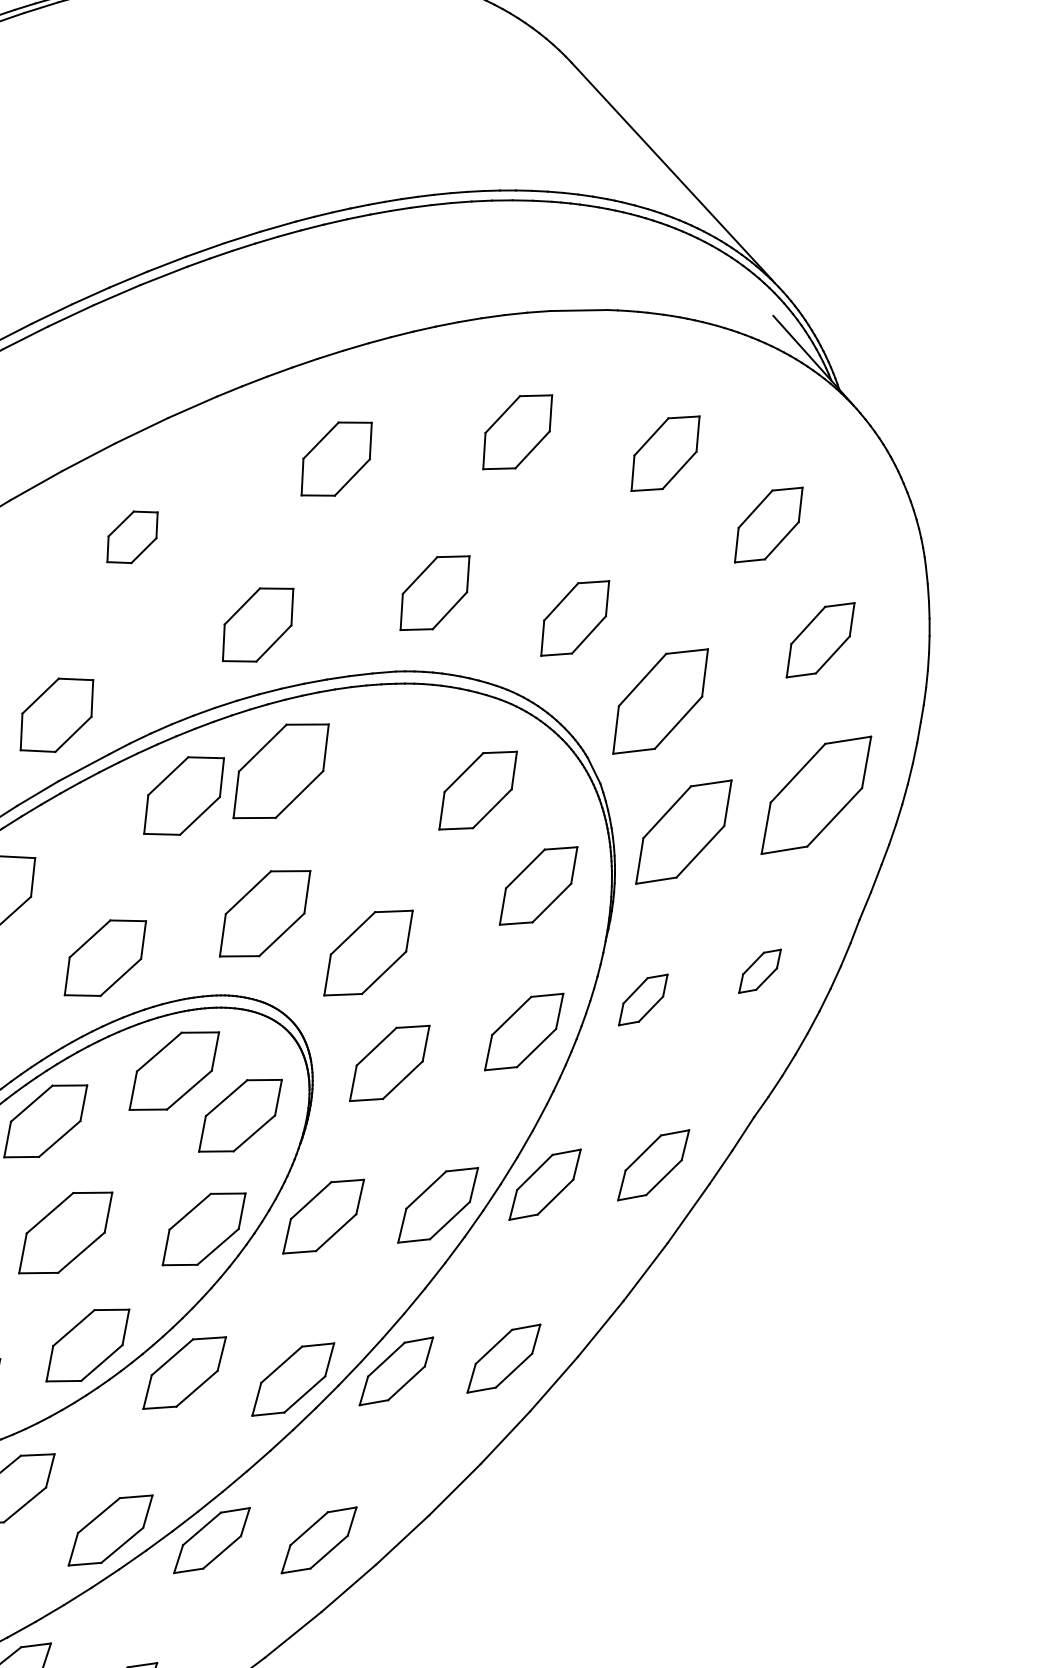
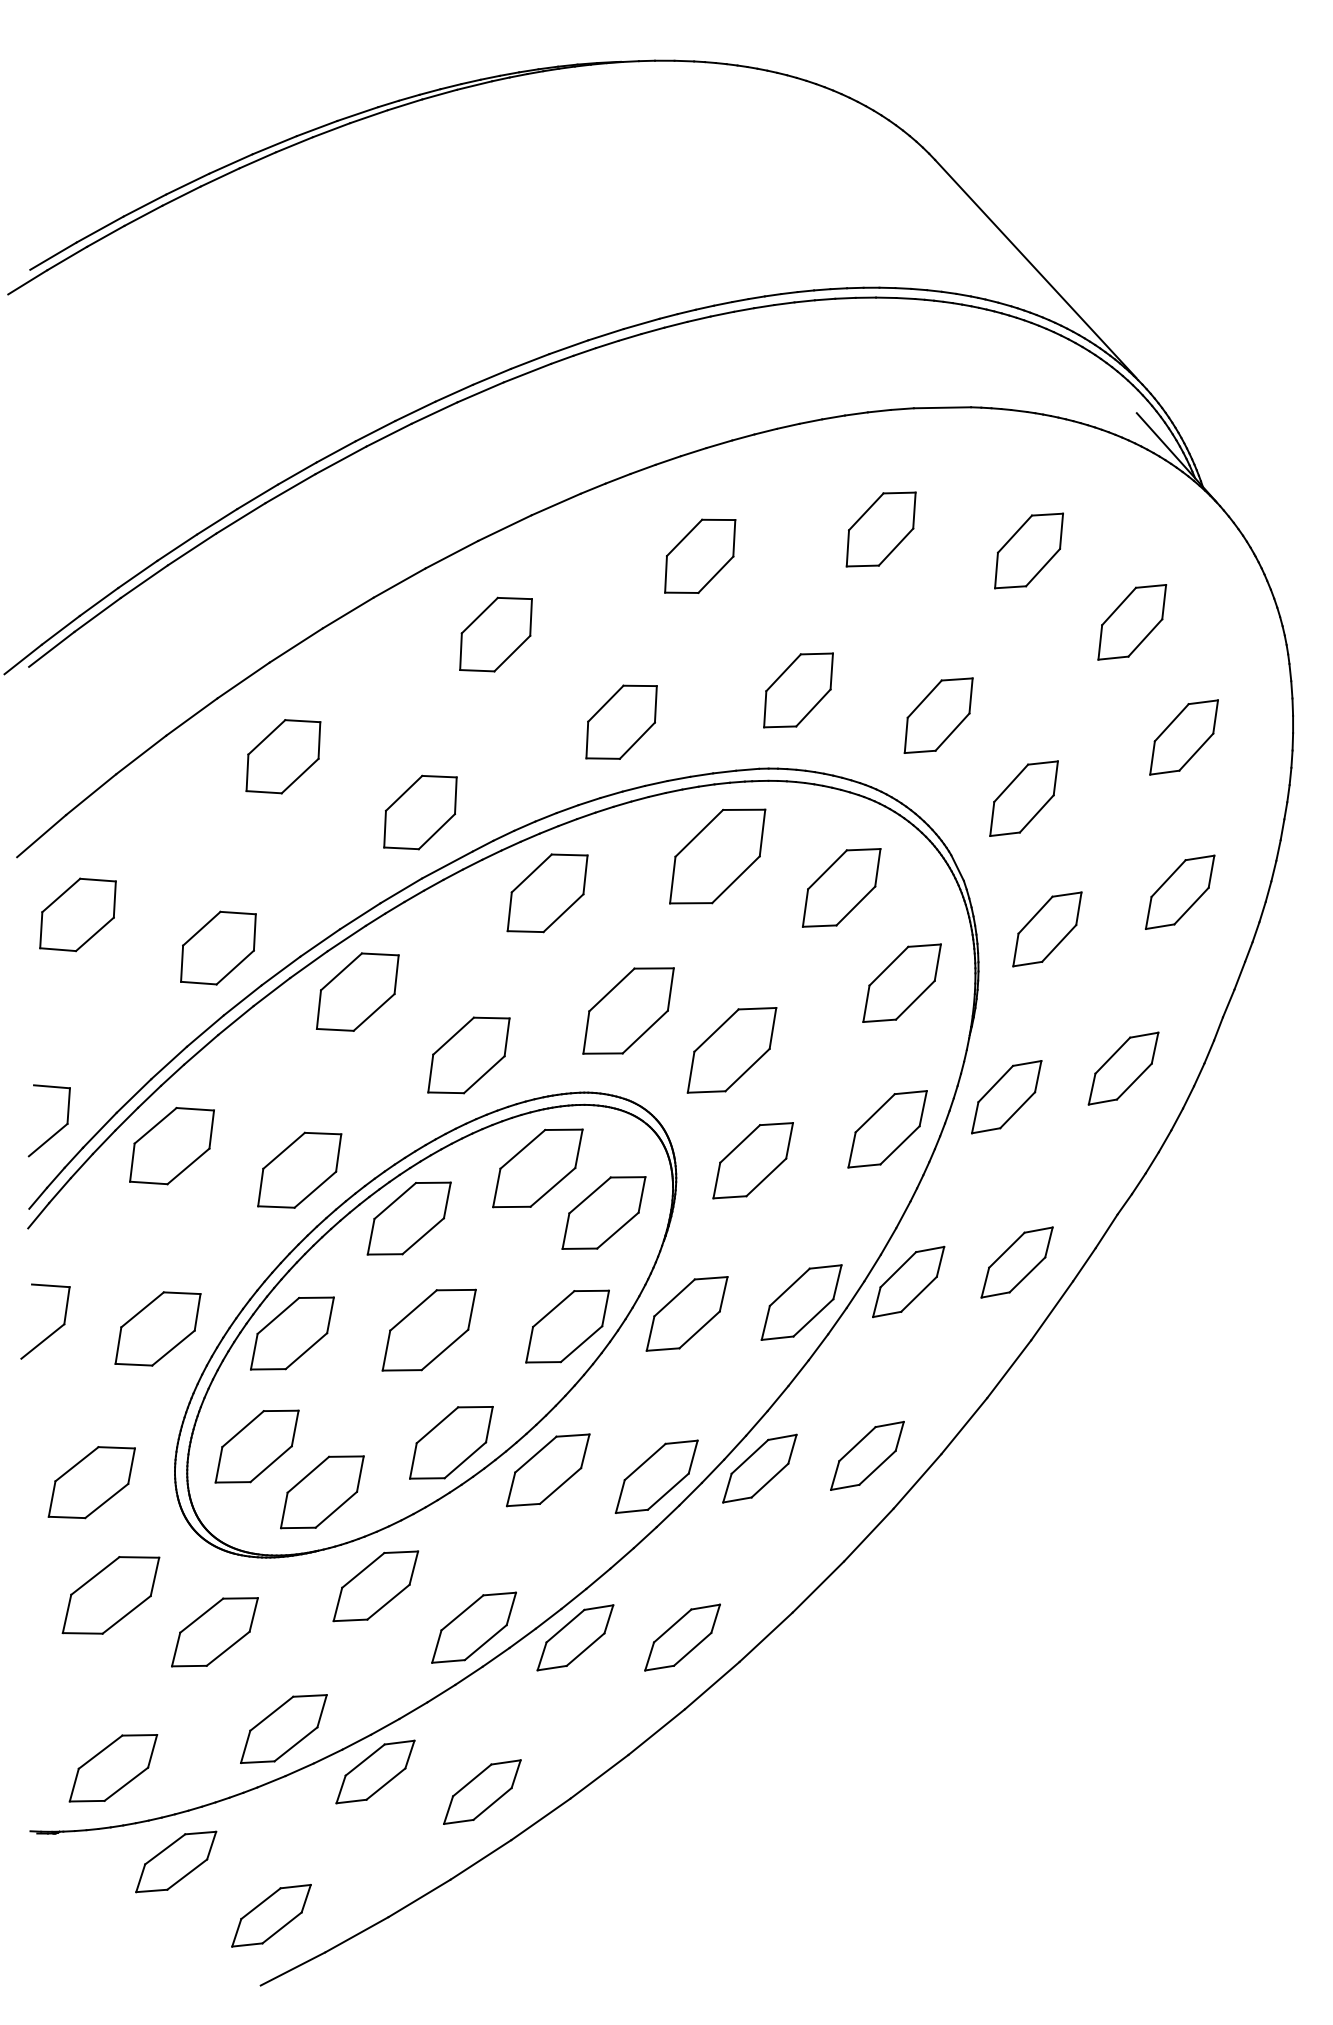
part: (132, 537) -> (495, 634), size x1.43
part: (660, 701) -> (1023, 798), size x0.71
part: (281, 771) -> (717, 856), moved
part: (817, 794) -> (1180, 891), size x0.62
part: (684, 832) -> (1047, 929), size x0.71
part: (760, 971) -> (1123, 1068), size x1.67
part: (643, 1000) -> (1006, 1097), size x1.43

